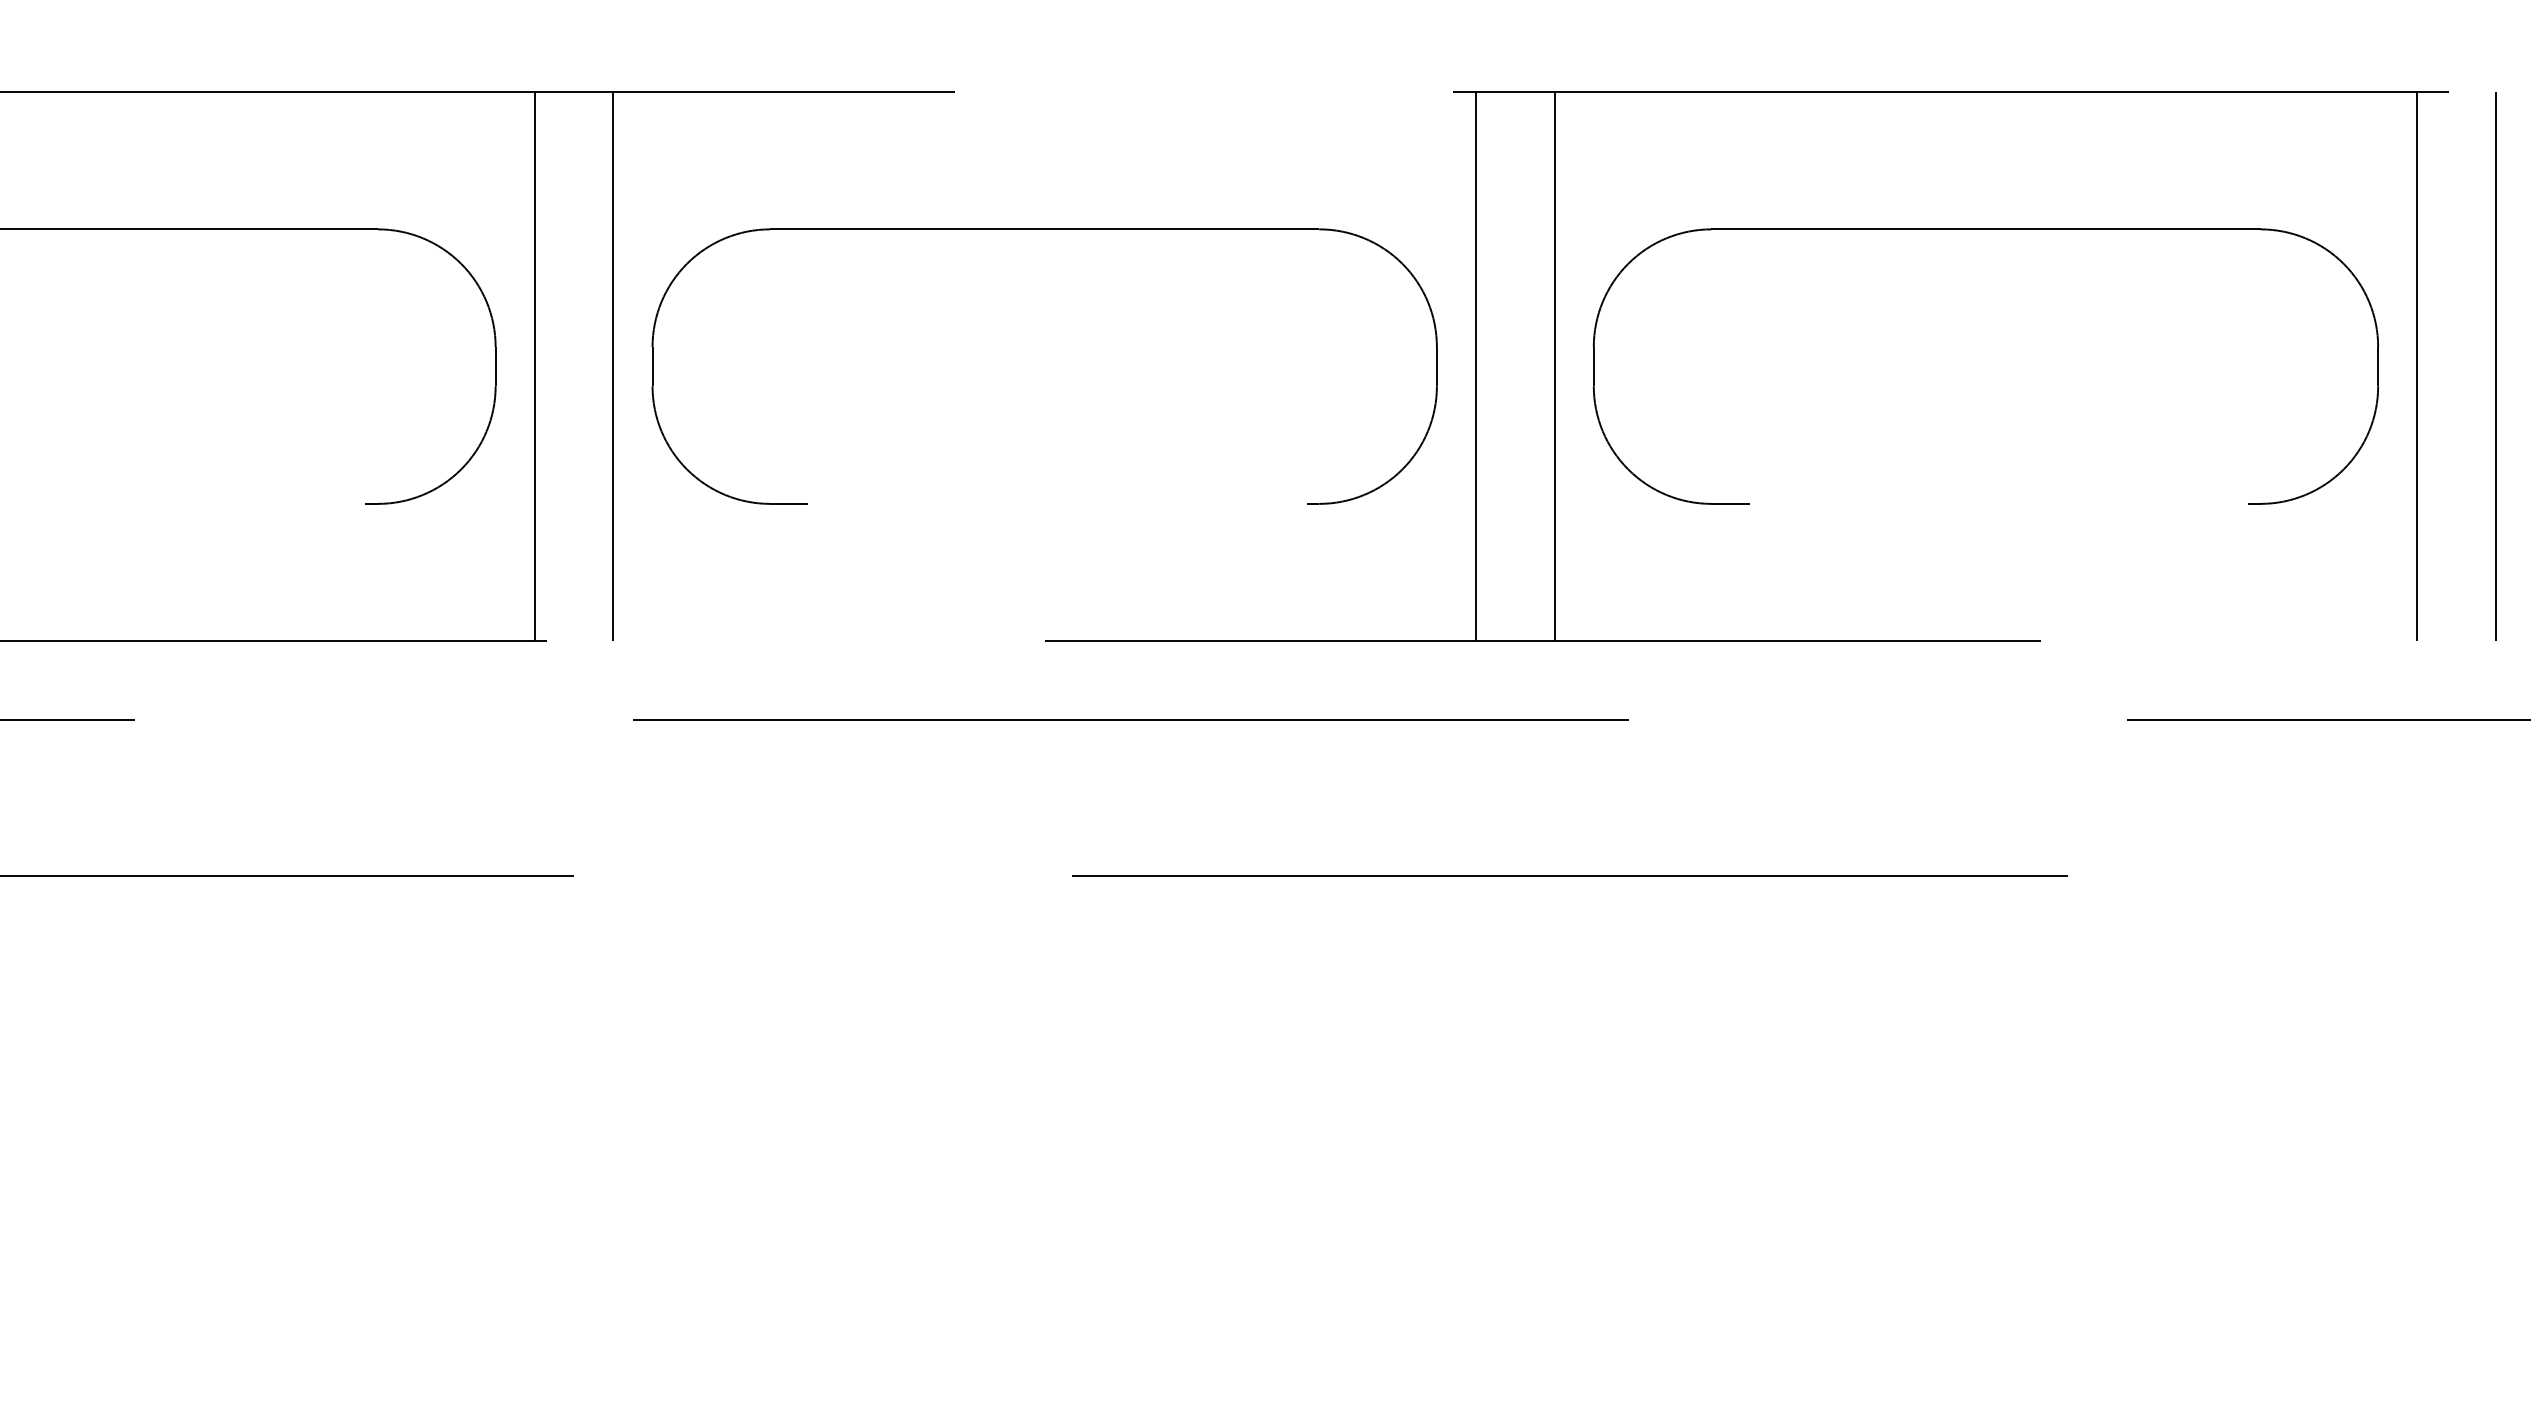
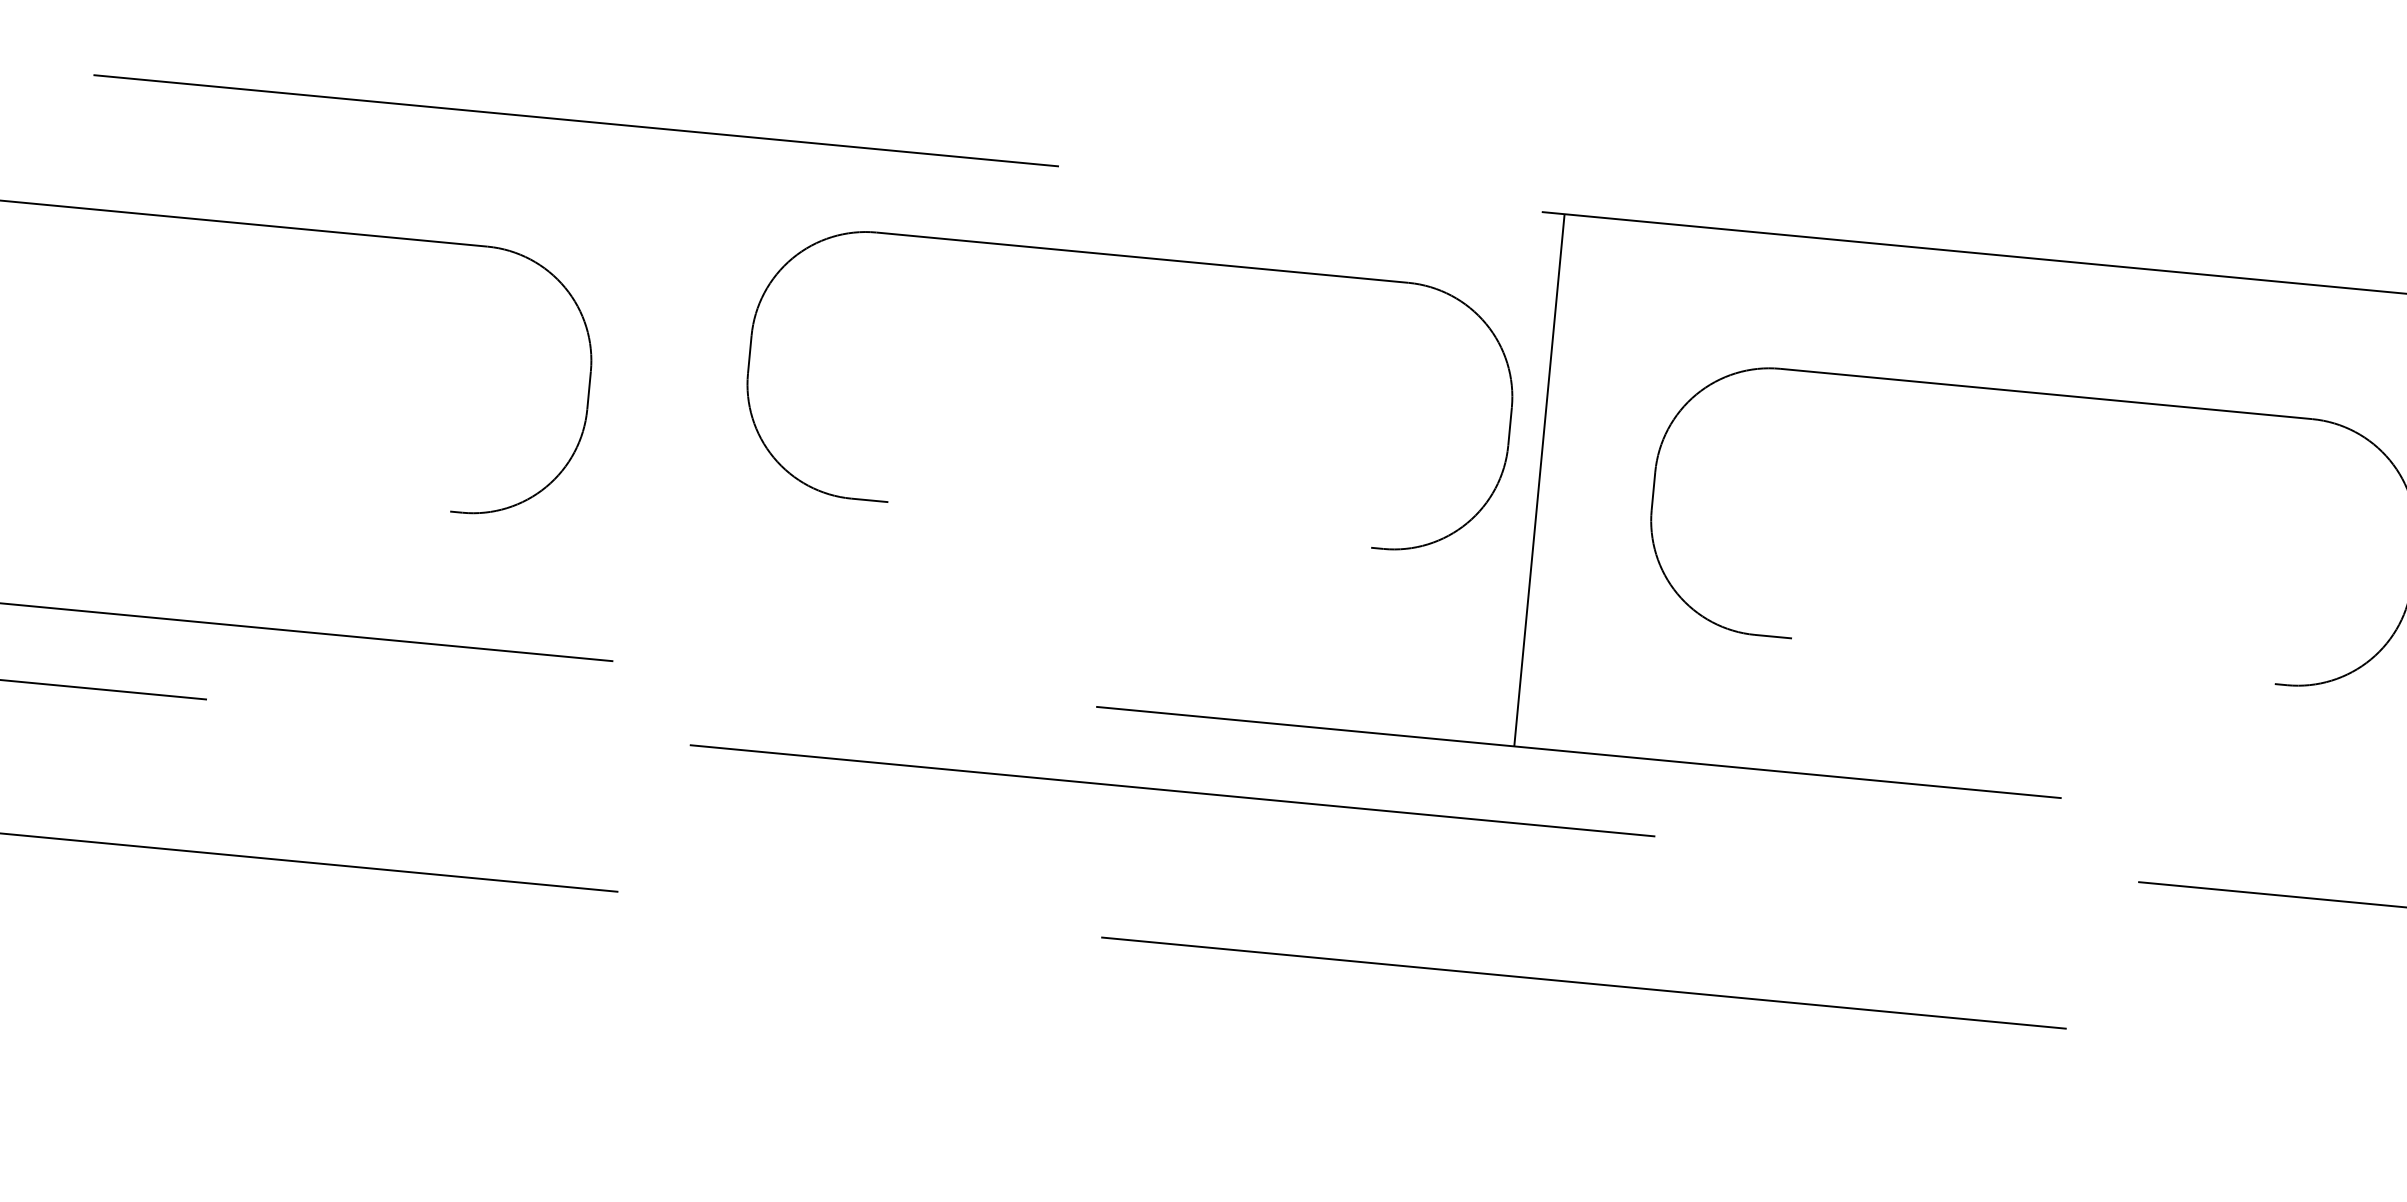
part: (1044, 229) -> (1142, 257), moved
line: (534, 366) -> (626, 393), removed
line: (613, 366) -> (703, 401), removed
line: (1554, 366) -> (1615, 487), removed

